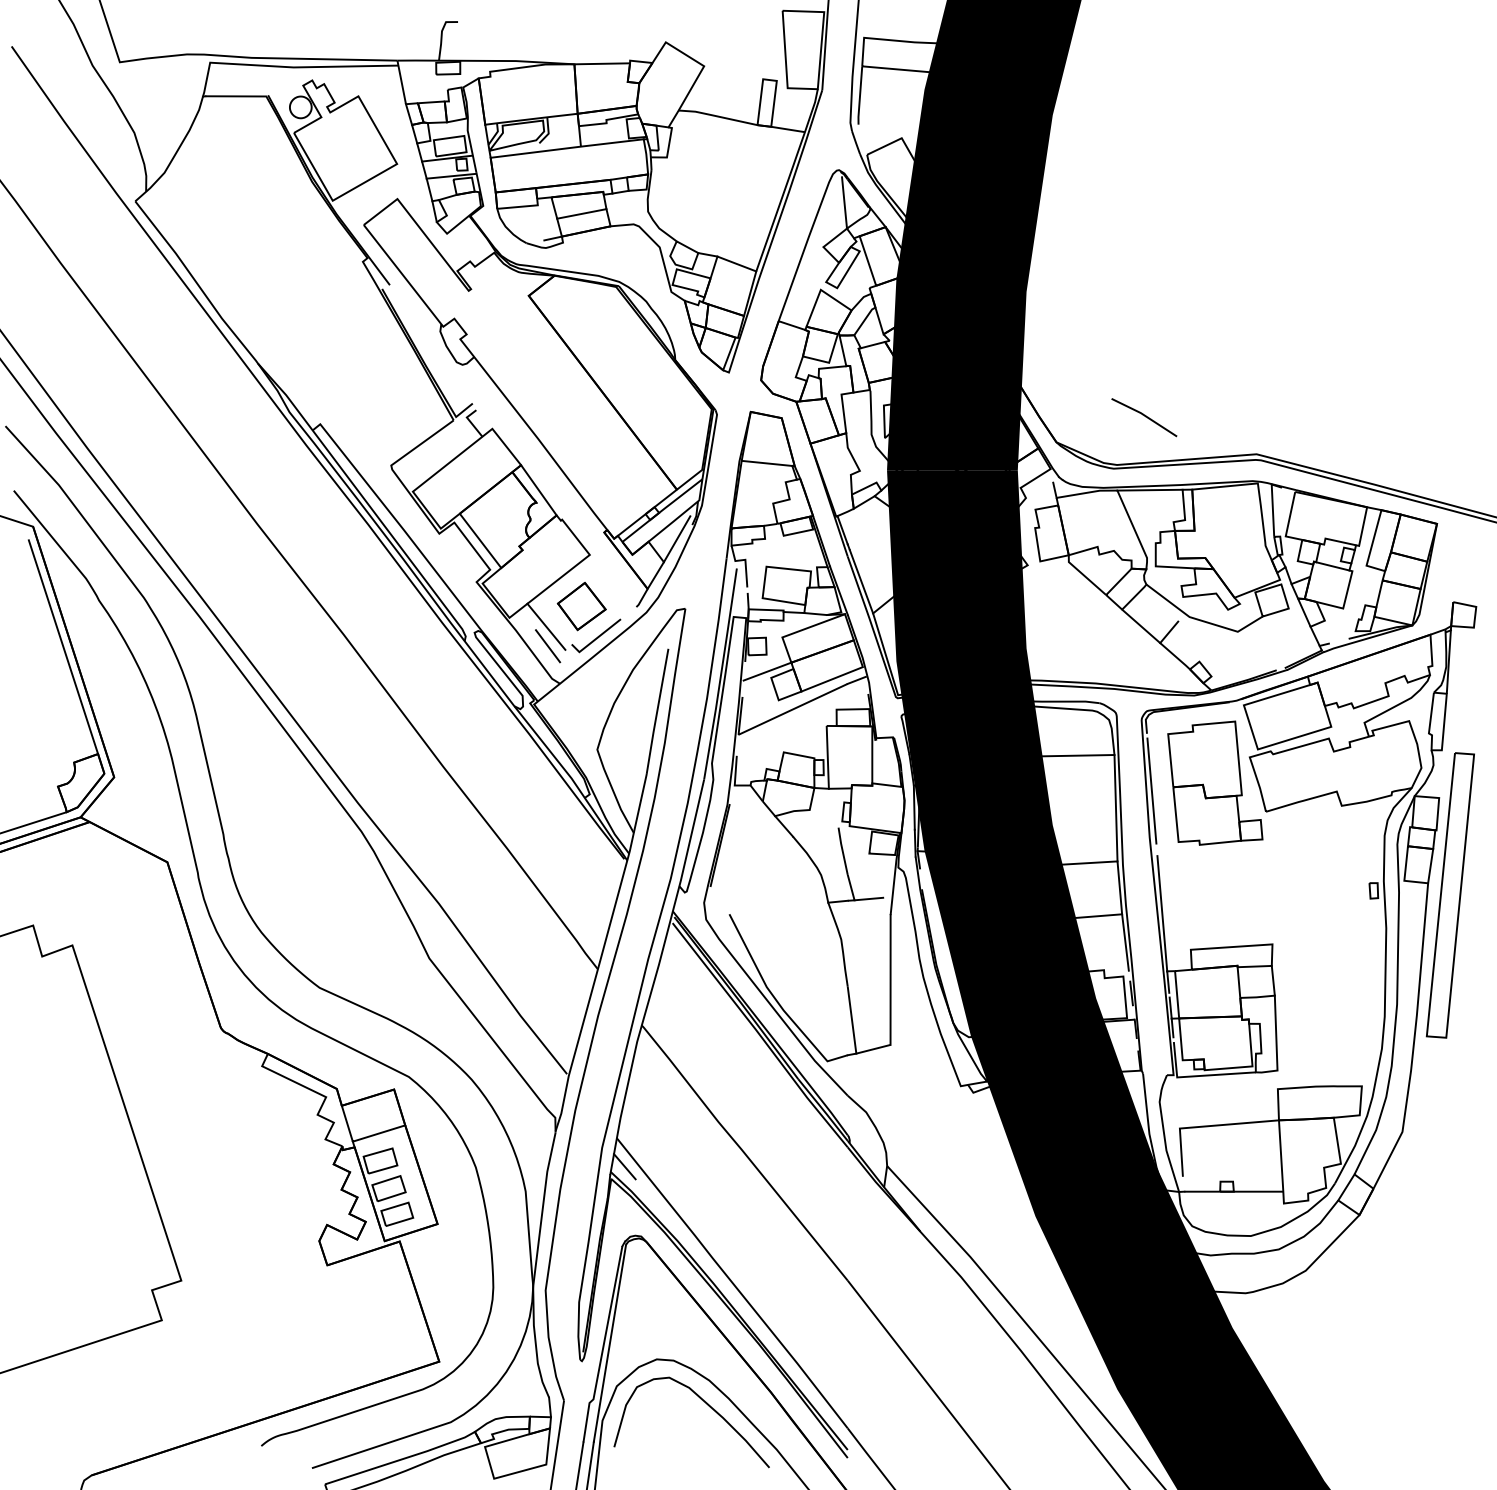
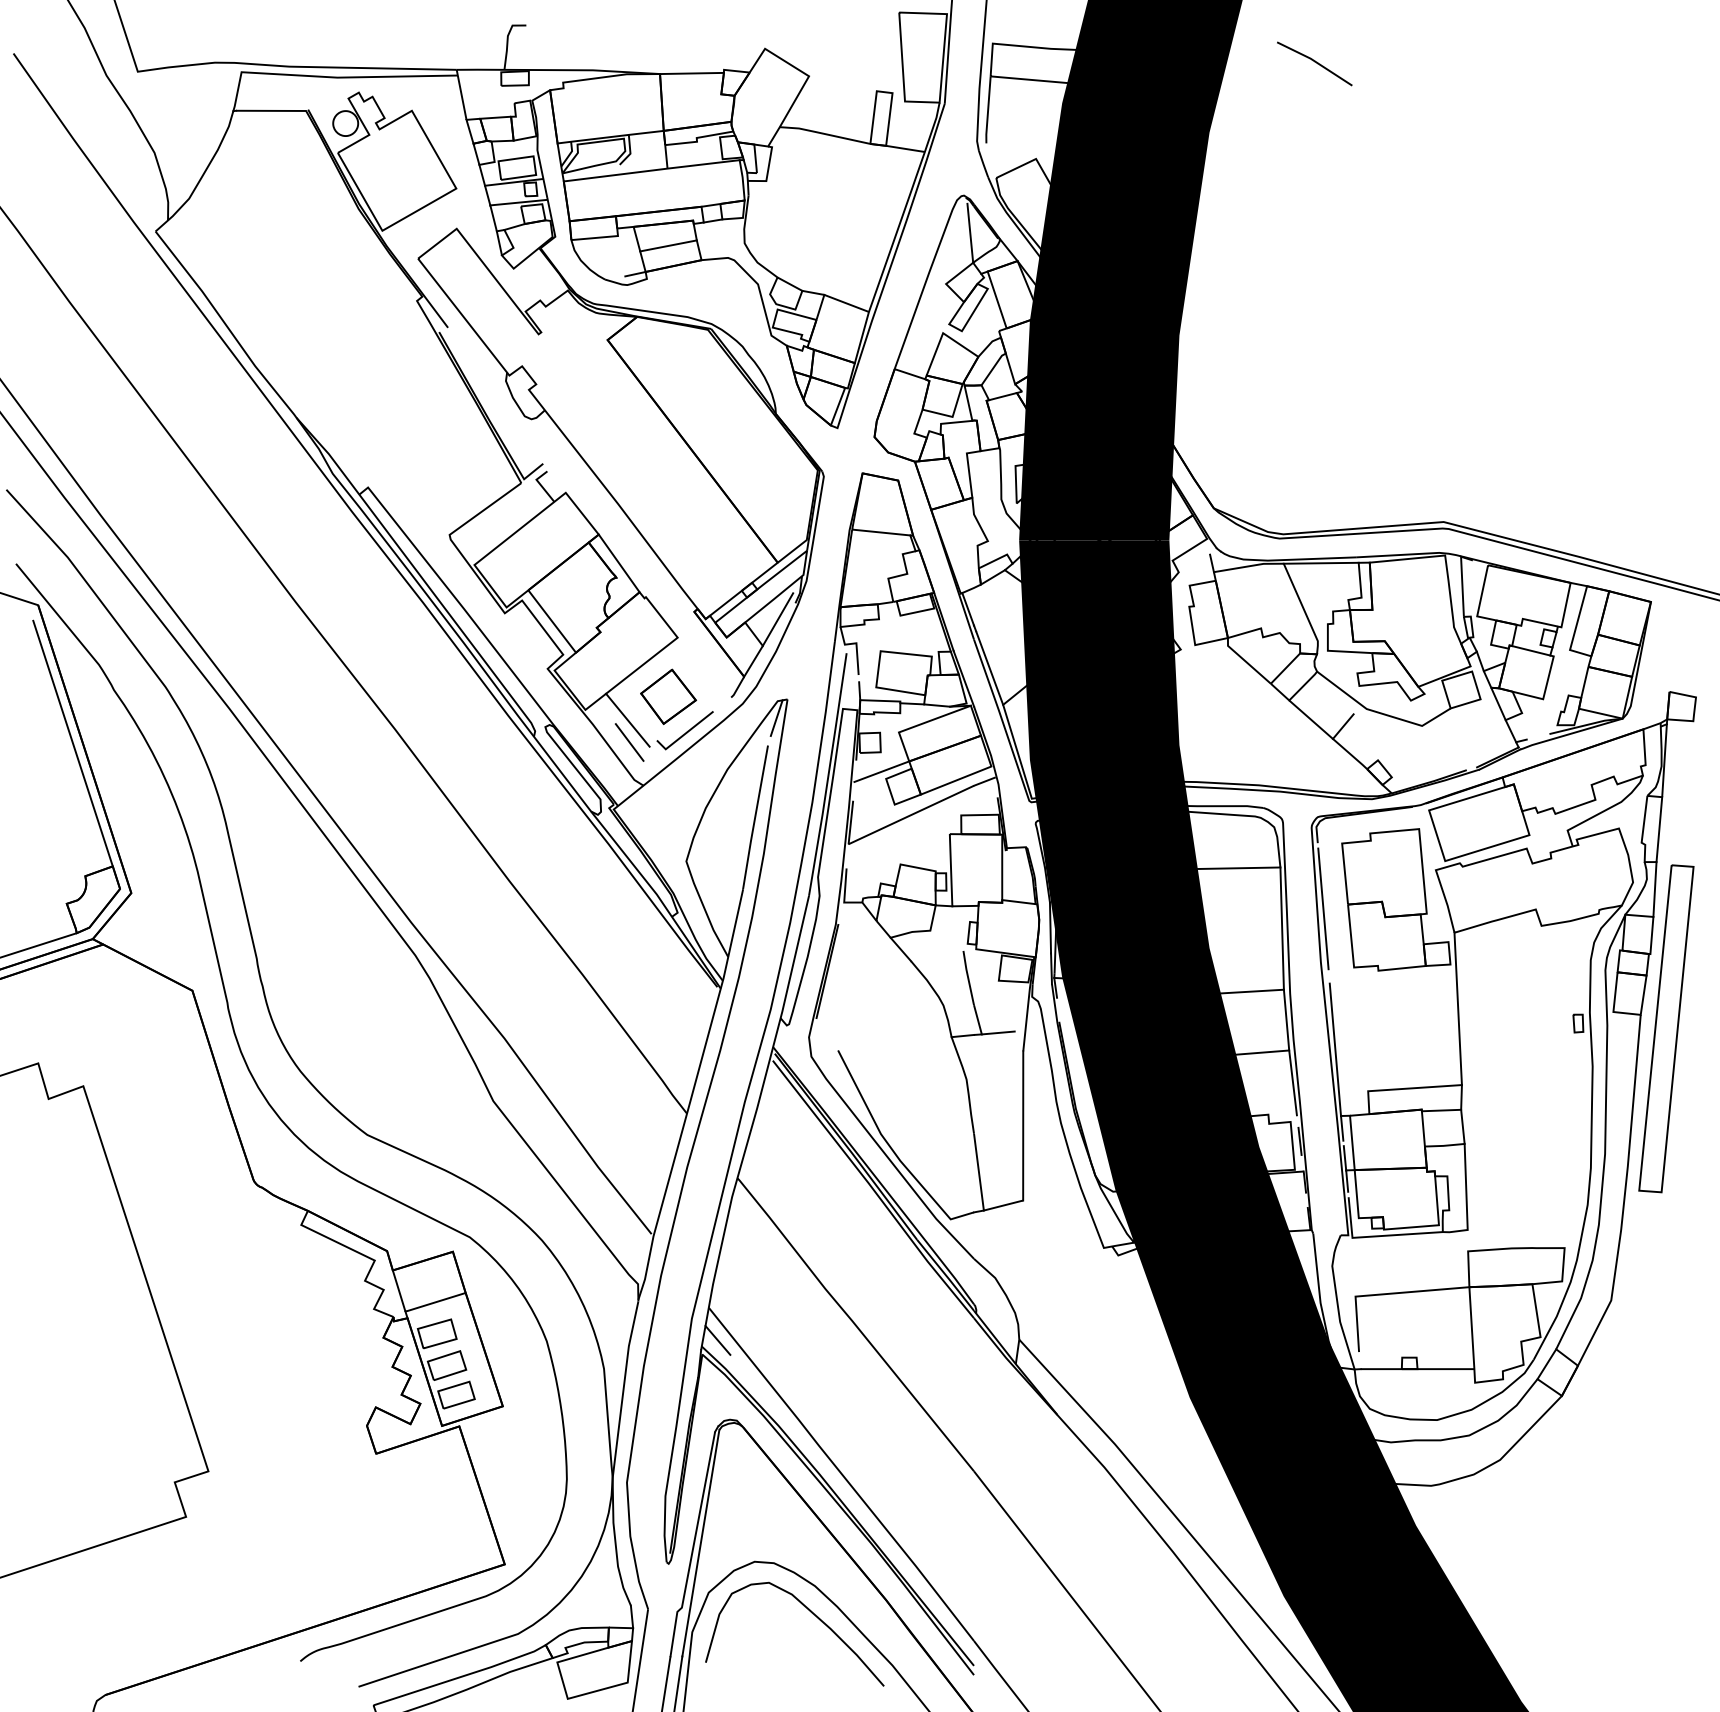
line: (1144, 416) -> (1314, 62), moved
line: (675, 624) -> (776, 717), added
line: (1440, 774) -> (1654, 889), added
line: (1268, 877) -> (1457, 1008), added

